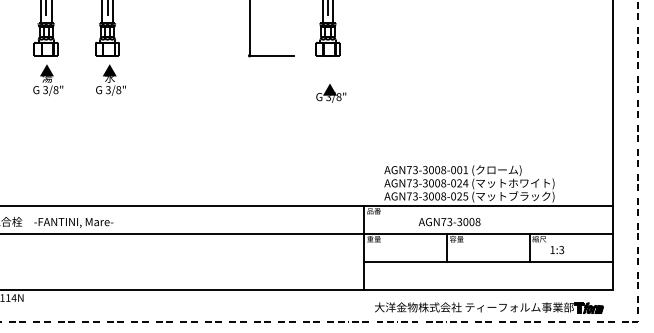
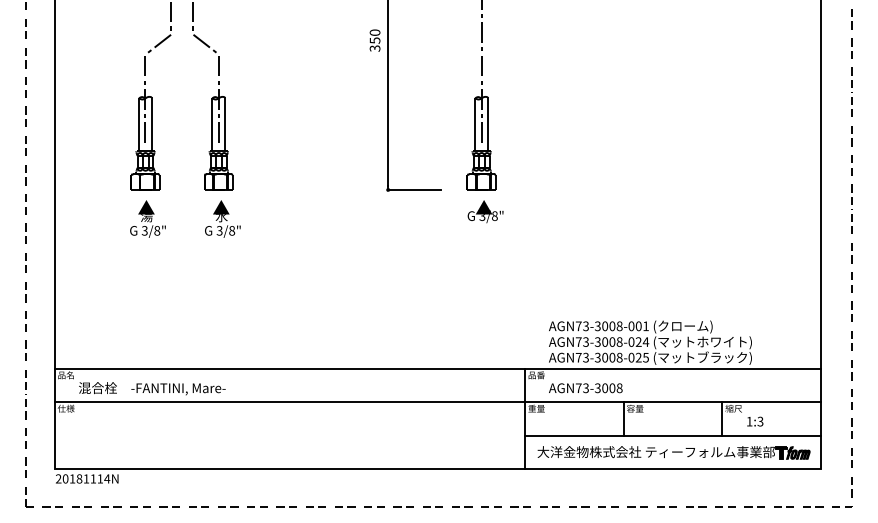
text: (331, 93) -> (485, 211), moved
text: (449, 222) -> (585, 388), moved
part: (488, 307) -> (673, 452), moved

